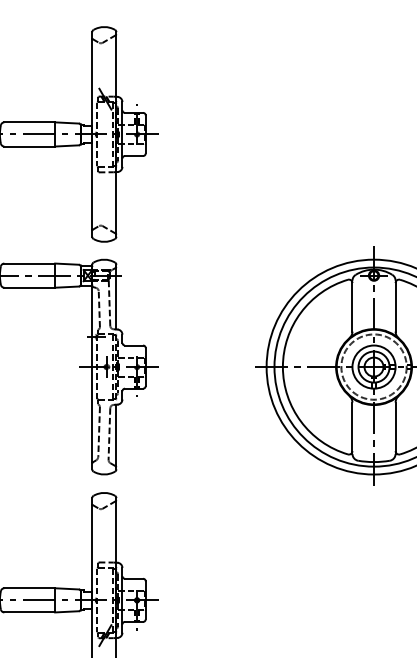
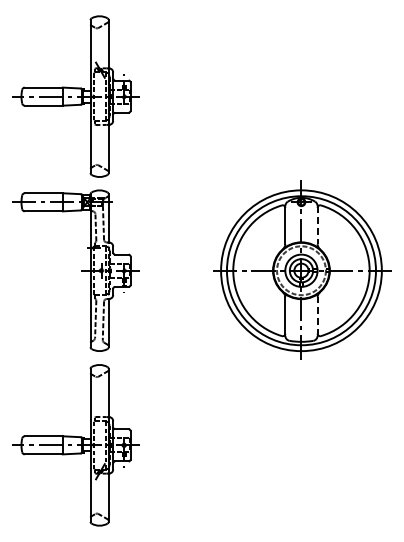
line: (395, 306) -> (317, 225), solid -> dashed
line: (395, 428) -> (317, 316), solid -> dashed

